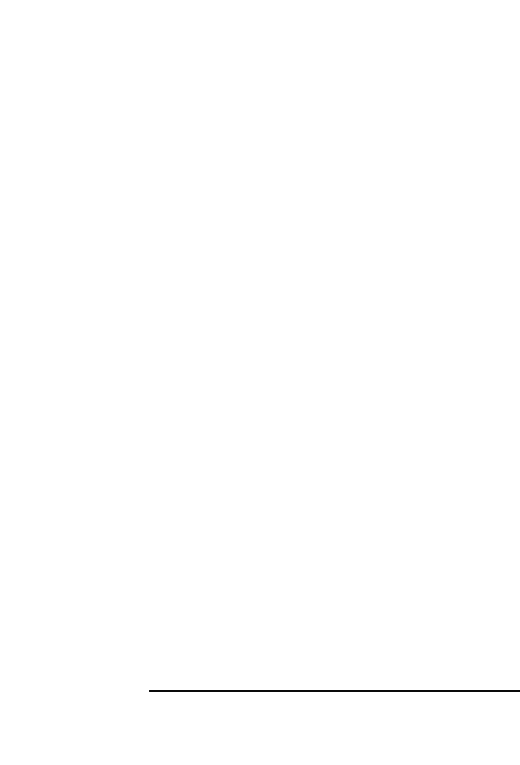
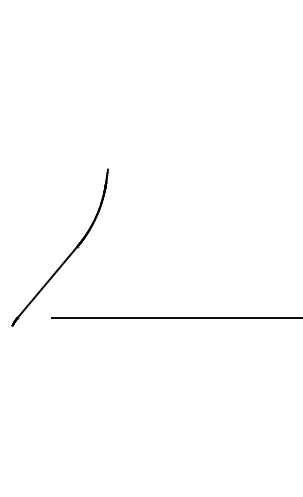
part: (181, 568) -> (68, 255), added

